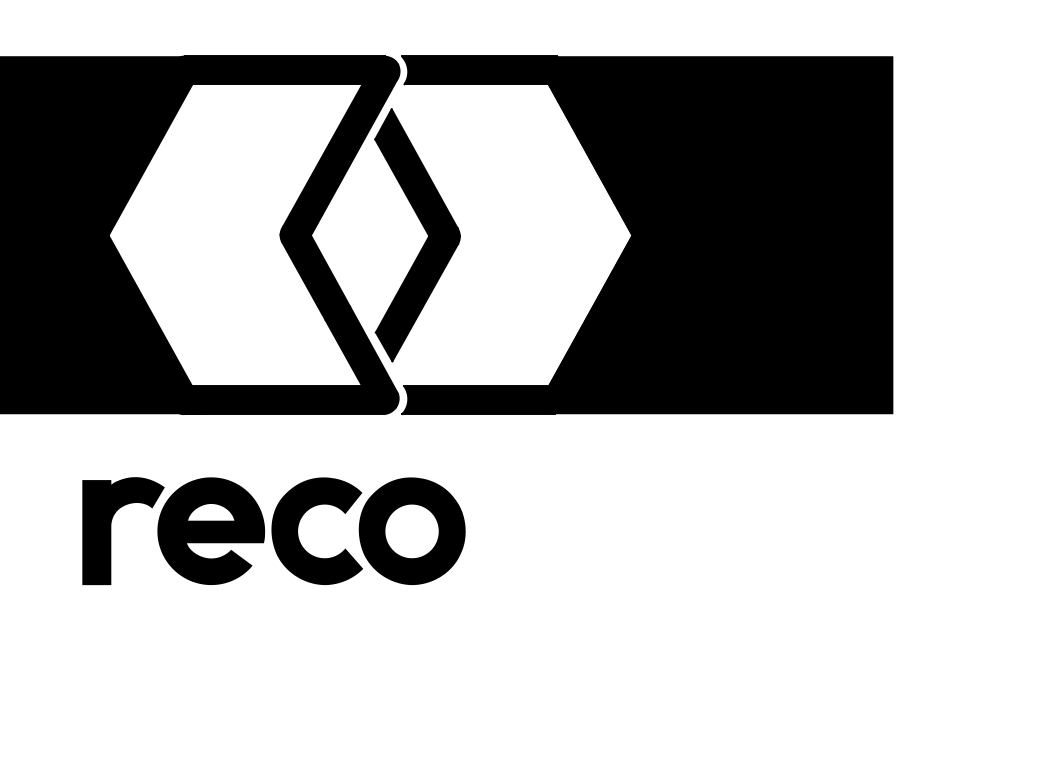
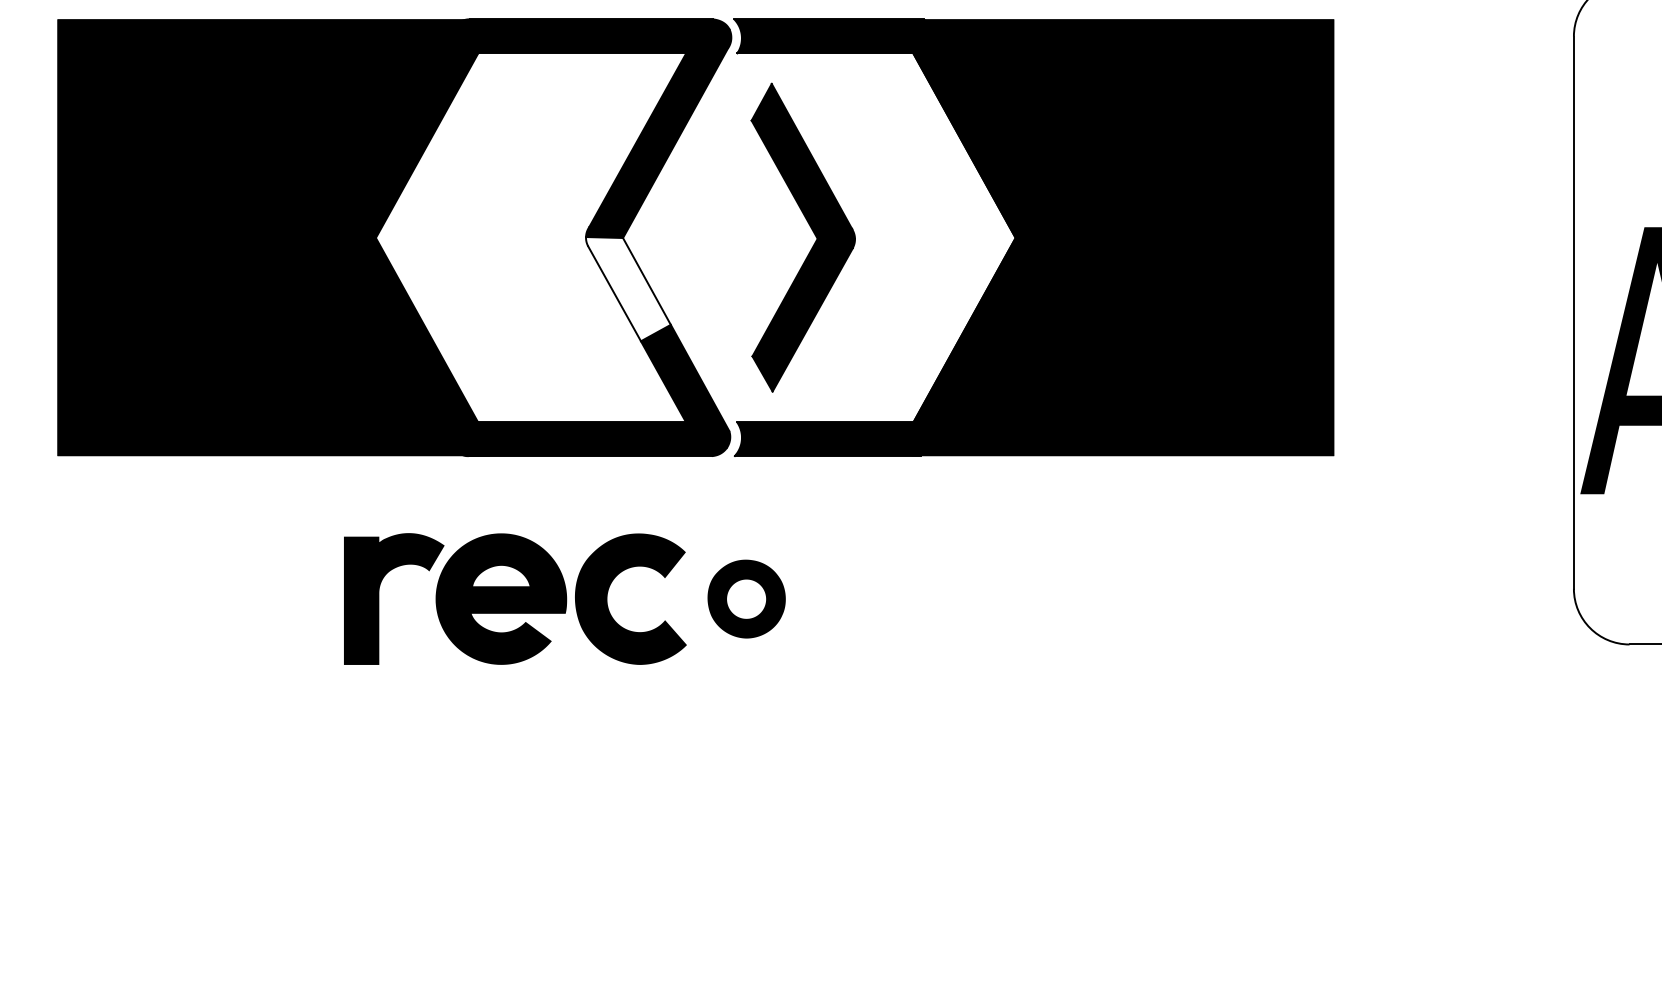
part: (425, 230) -> (812, 231), moved
fill: (315, 277) -> (628, 289), removed
part: (411, 530) -> (746, 598), size x0.6

